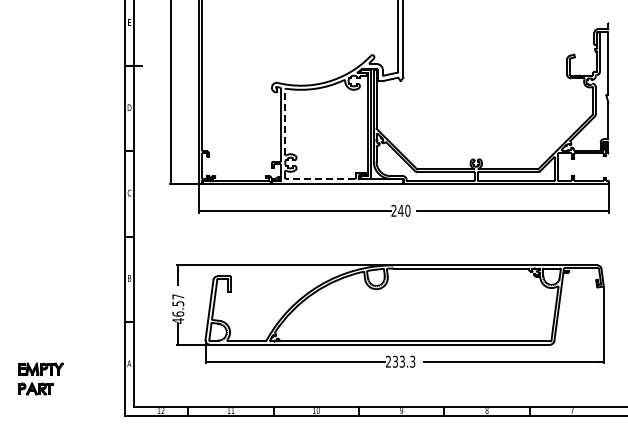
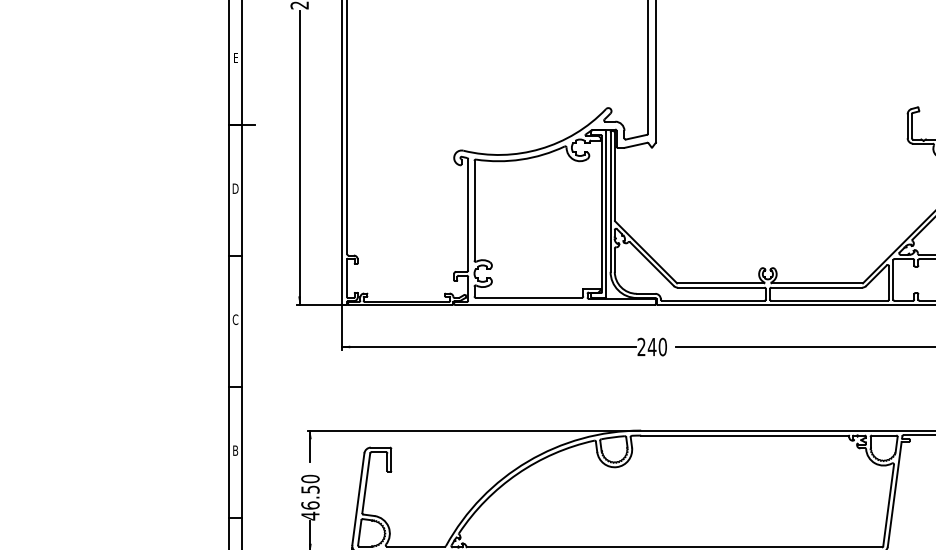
line: (285, 121) -> (475, 209), dashed -> solid
line: (320, 178) -> (528, 297), dashed -> solid
text: (178, 296) -> (310, 478), 46.57 -> 46.50

